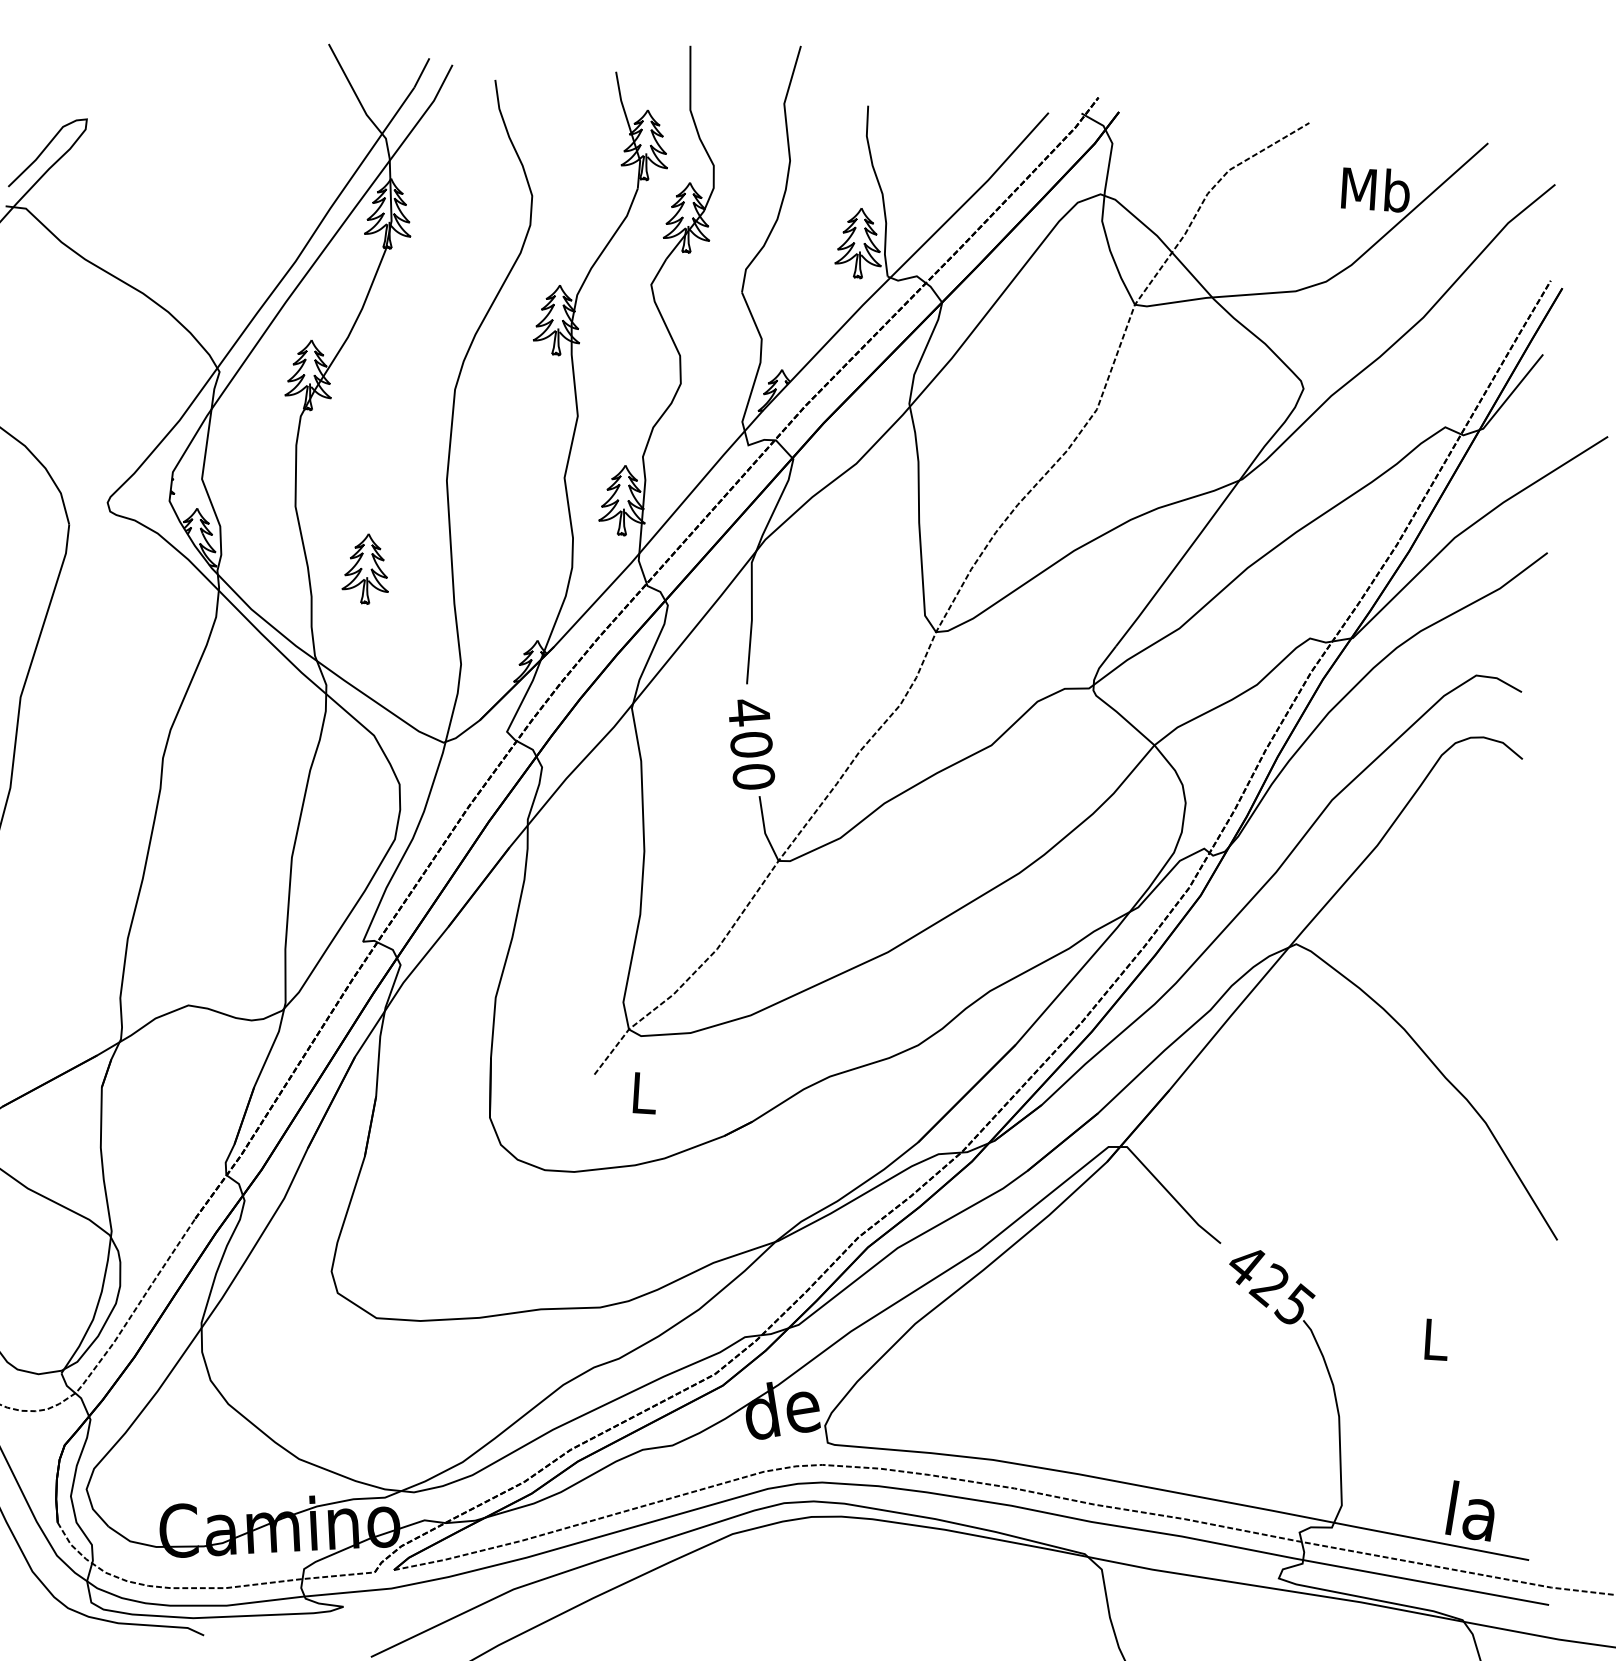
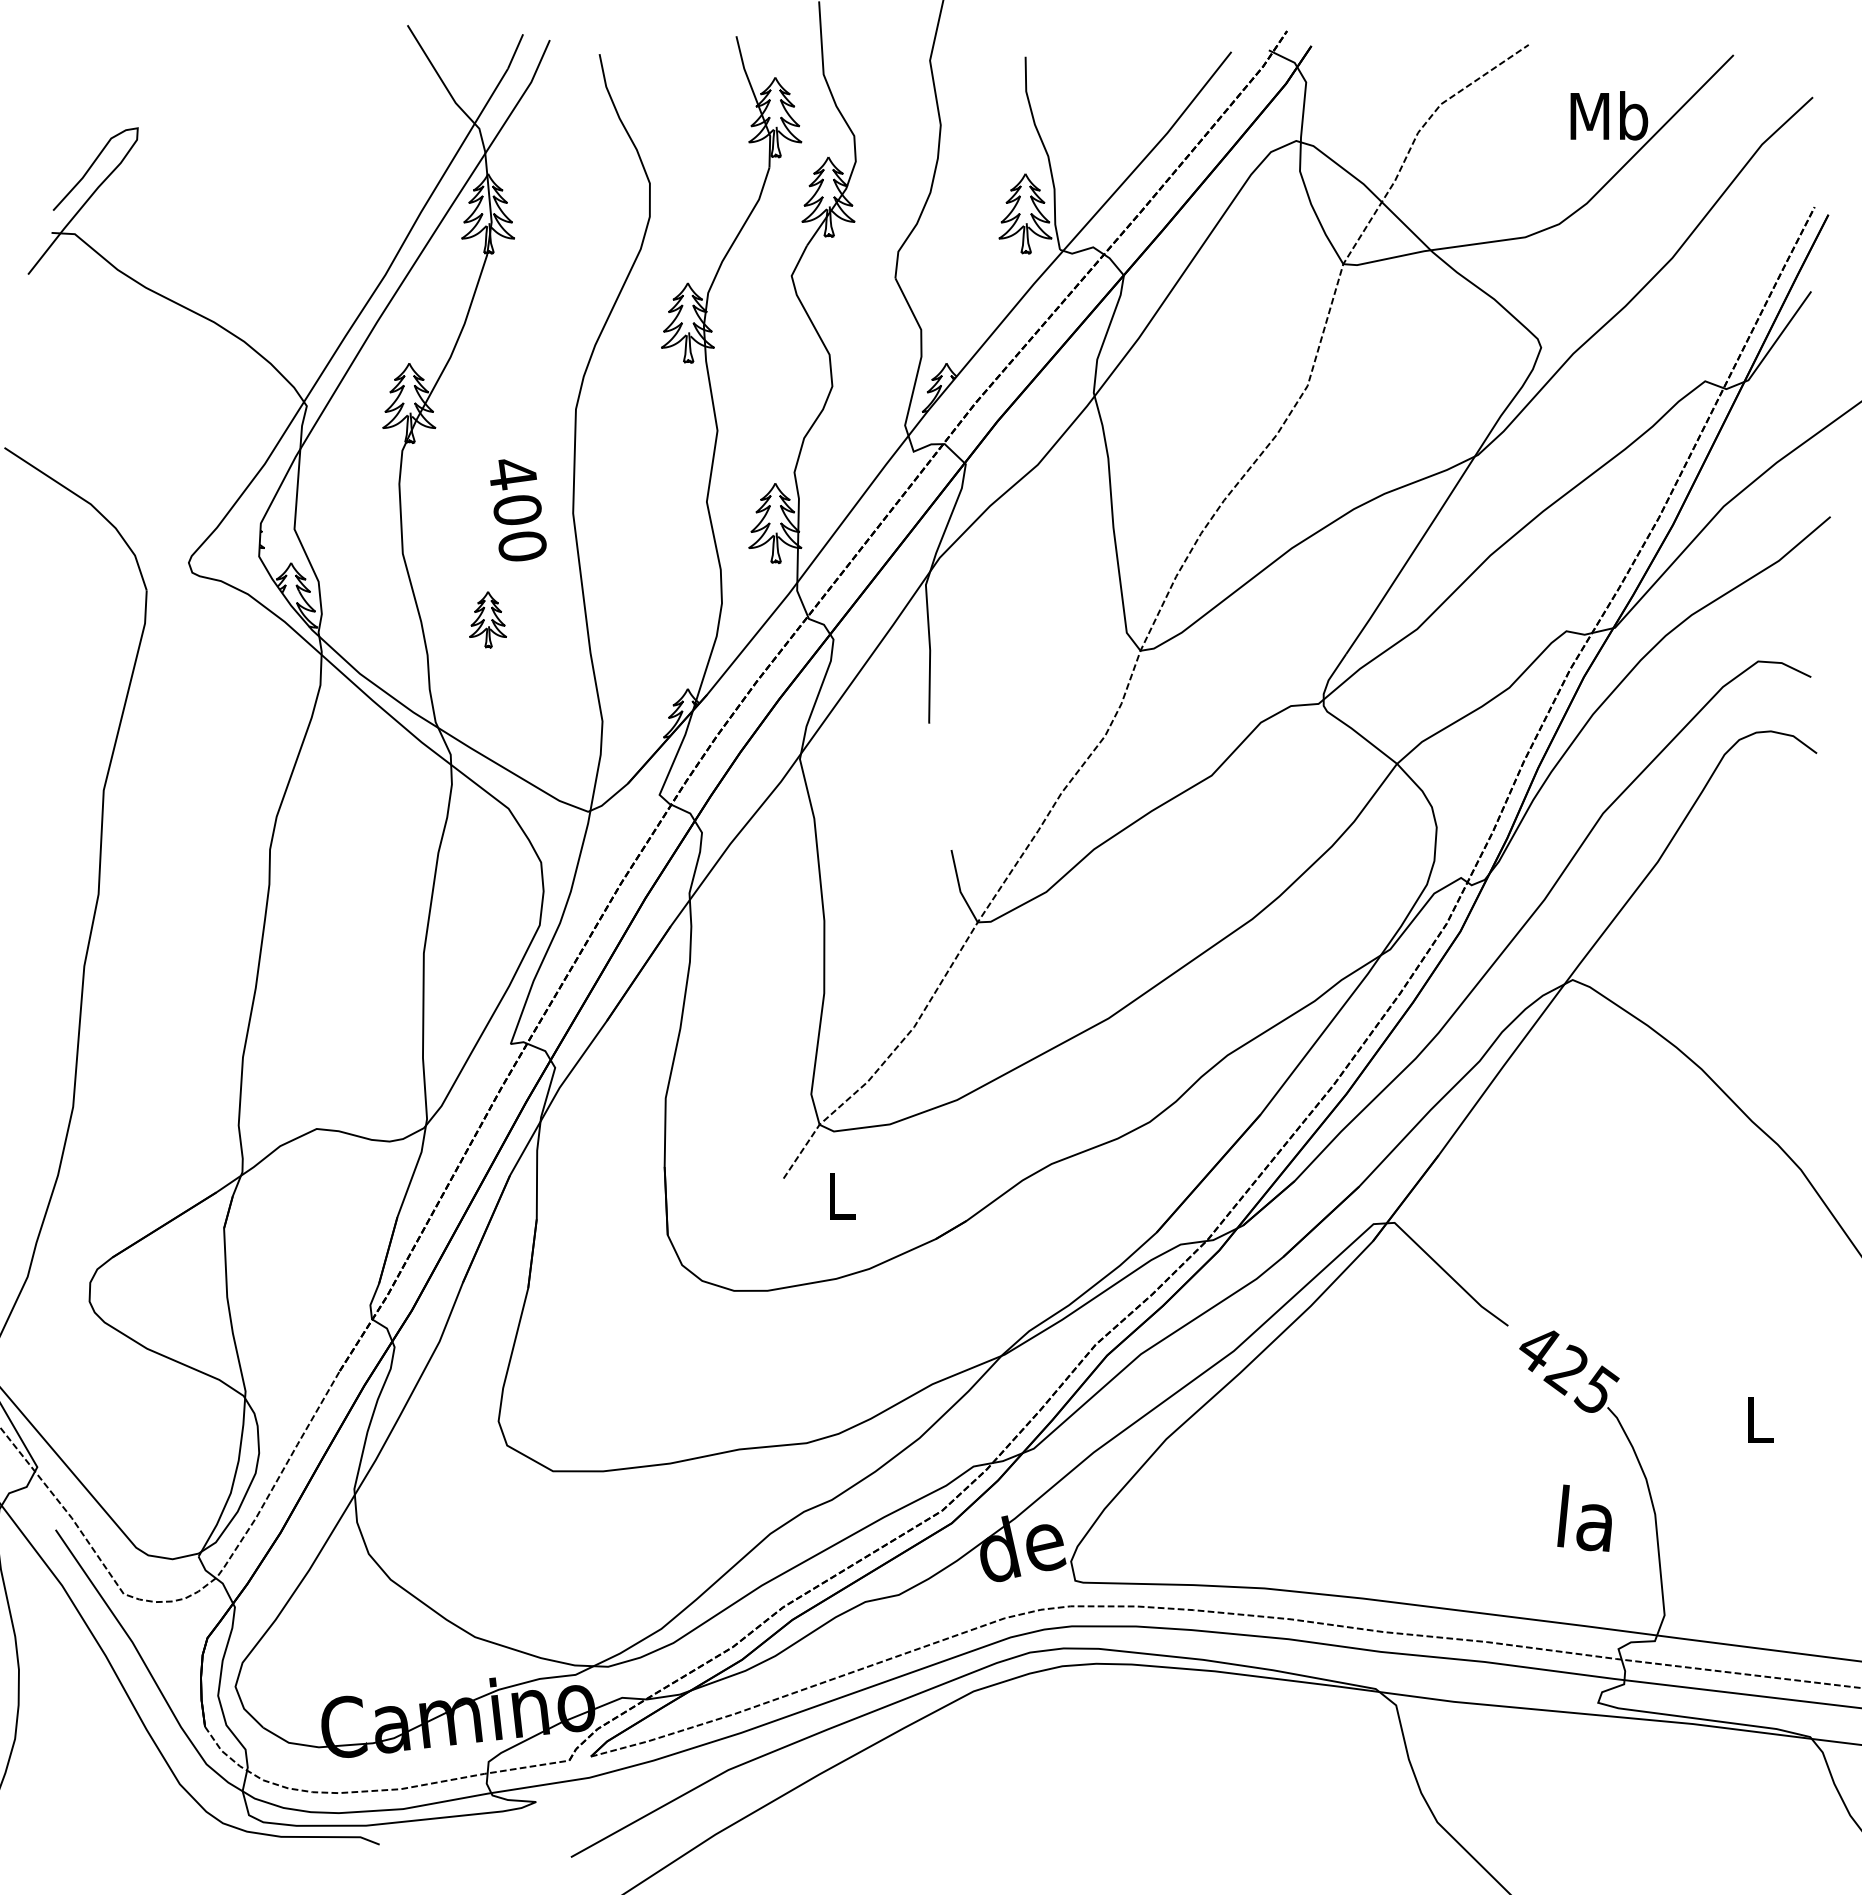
part: (366, 568) -> (487, 619), size x0.7
text: (752, 745) -> (518, 510), moved
text: (1470, 1510) -> (1584, 1517), moved

